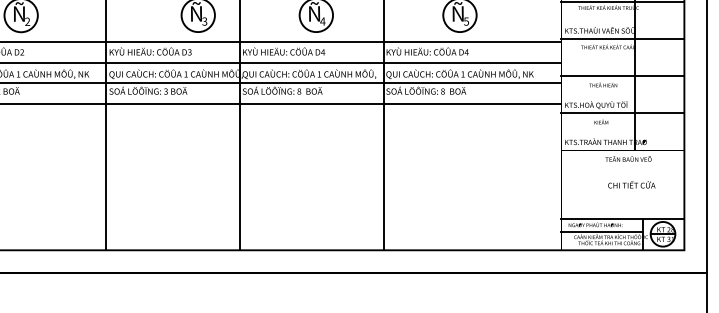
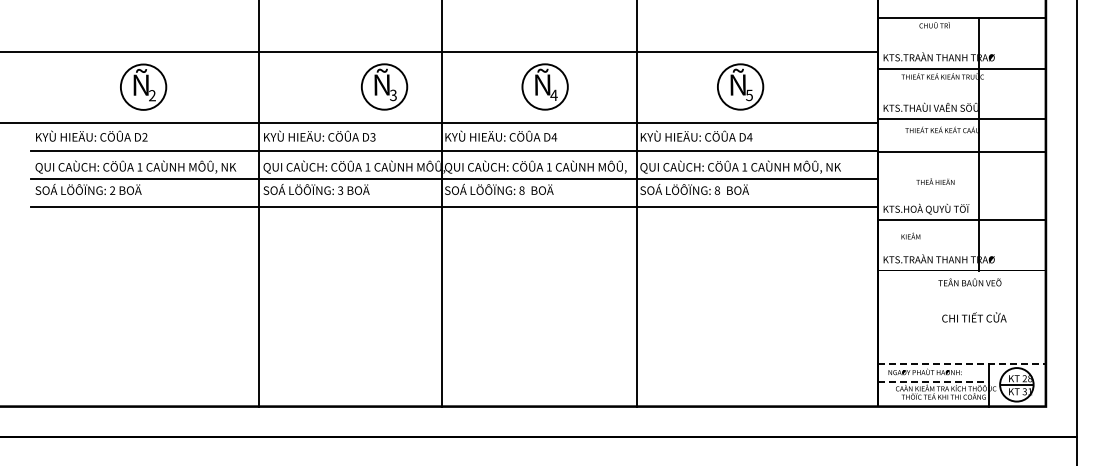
line: (622, 76) -> (961, 151), moved
text: (601, 121) -> (910, 235), moved
line: (623, 219) -> (962, 364), solid -> dashed
line: (601, 231) -> (933, 381), solid -> dashed

